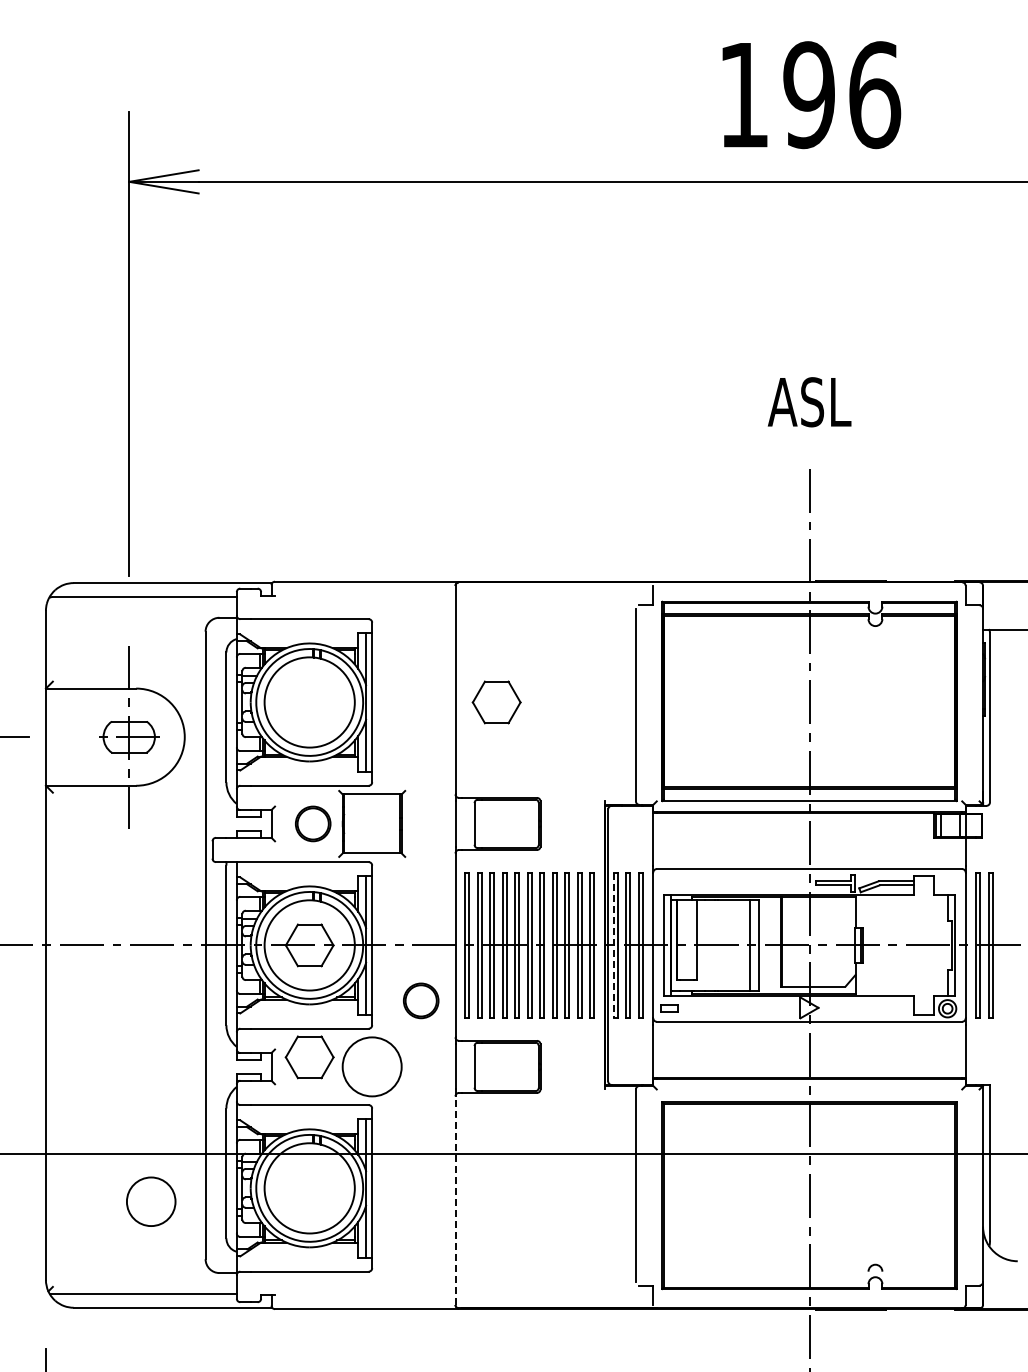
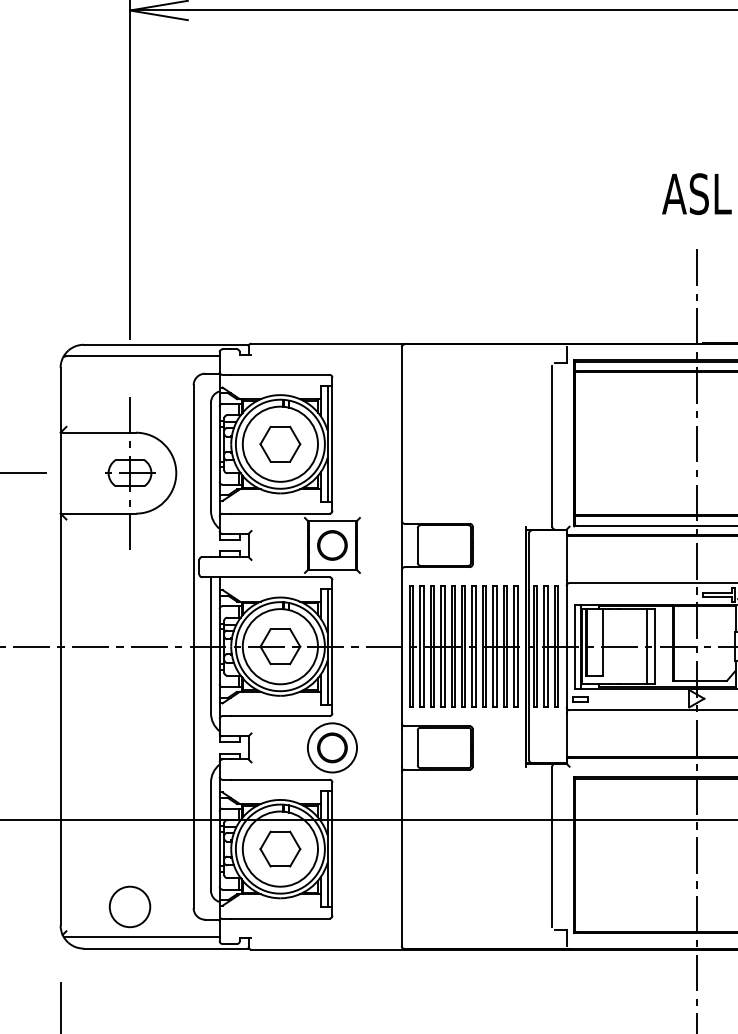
part: (496, 702) -> (280, 444), moved
part: (313, 823) -> (332, 545), moved
line: (613, 945) -> (533, 646), dashed -> solid
part: (421, 1000) -> (332, 747), moved
part: (309, 1057) -> (280, 849), moved
line: (455, 1200) -> (401, 859), dashed -> solid
circle: (151, 1201) -> (130, 906), moved

